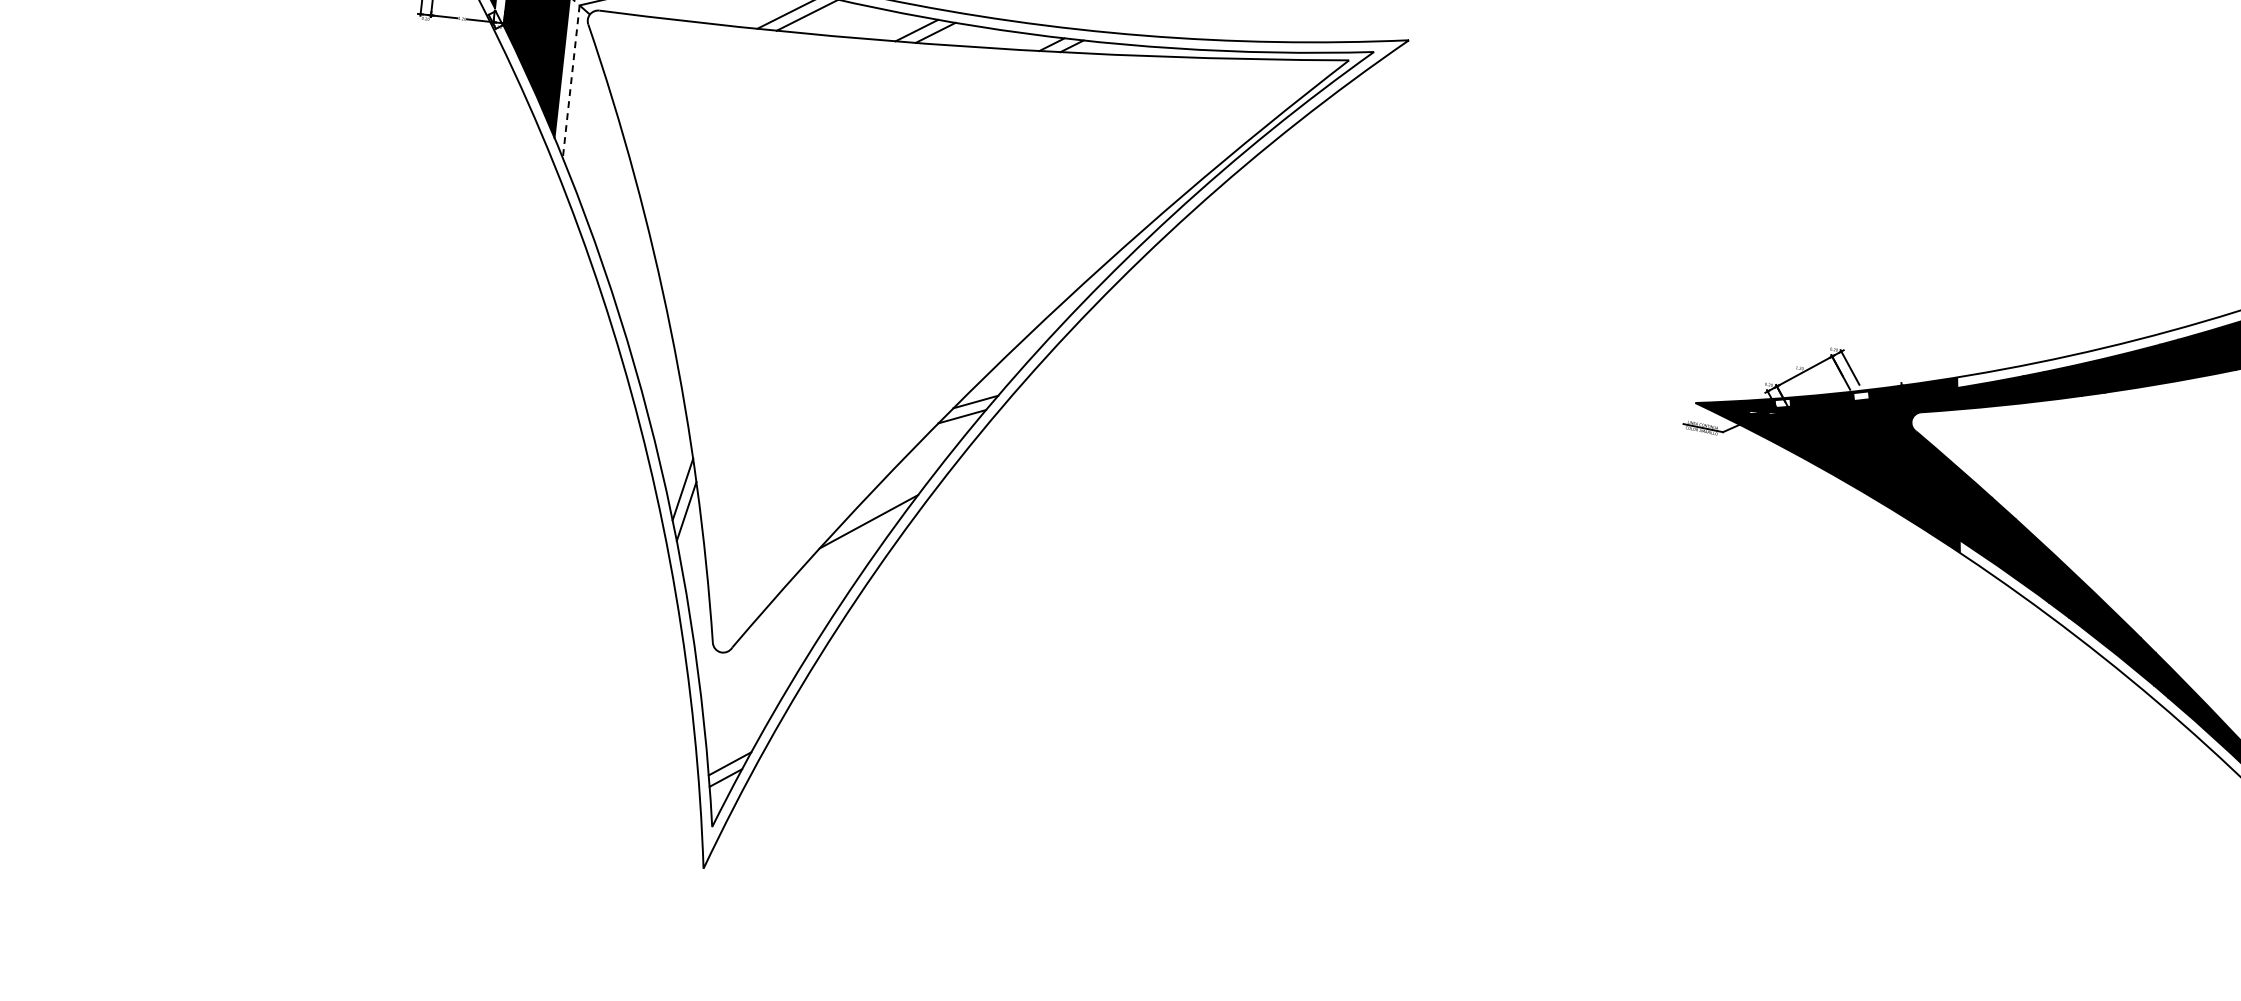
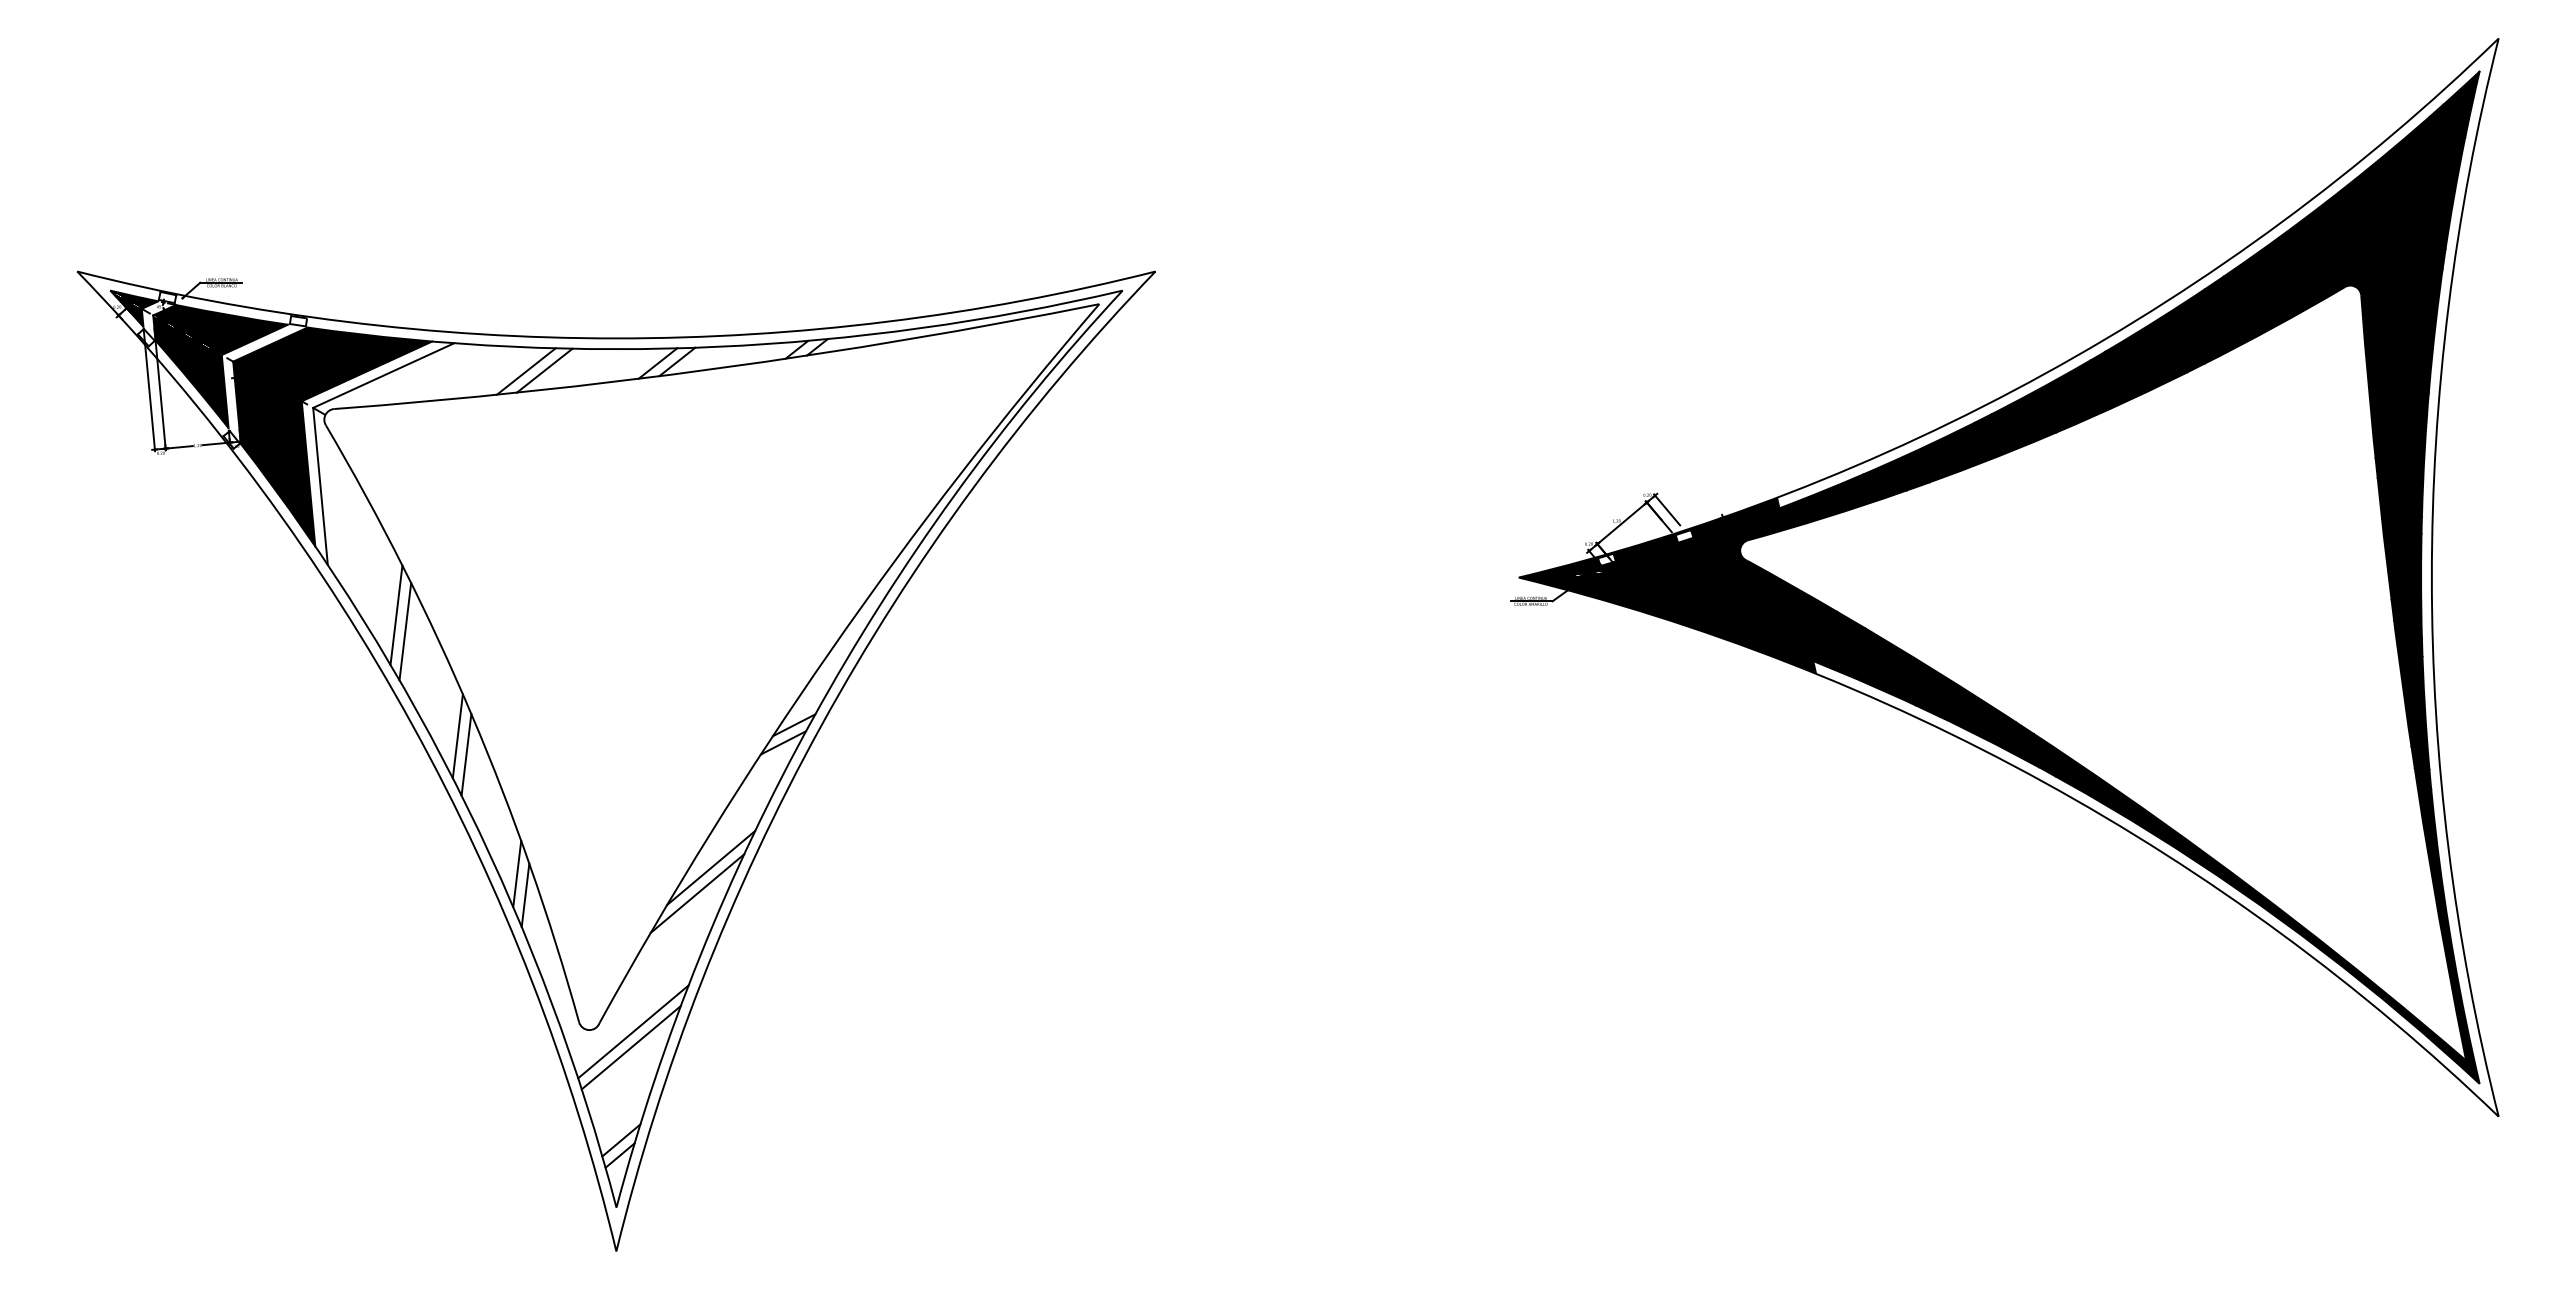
line: (571, 81) -> (320, 486), dashed -> solid
line: (618, 218) -> (396, 614), added
line: (623, 236) -> (405, 631), added
line: (652, 346) -> (457, 736), added
line: (657, 365) -> (466, 754), added
line: (850, 543) -> (697, 893), added
line: (762, 662) -> (633, 1031), added
line: (756, 677) -> (630, 1047), added

